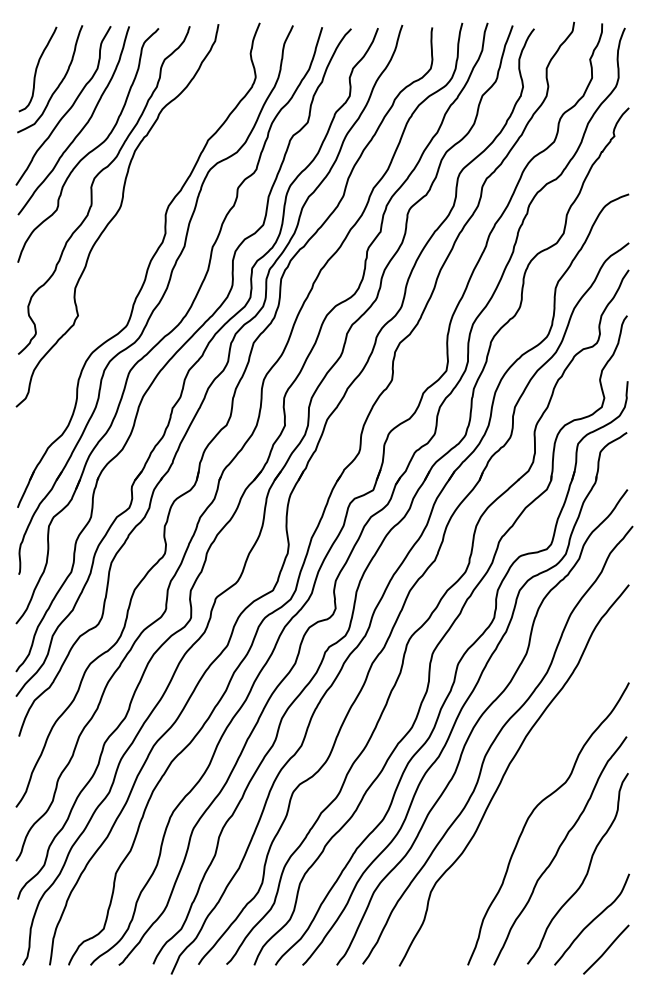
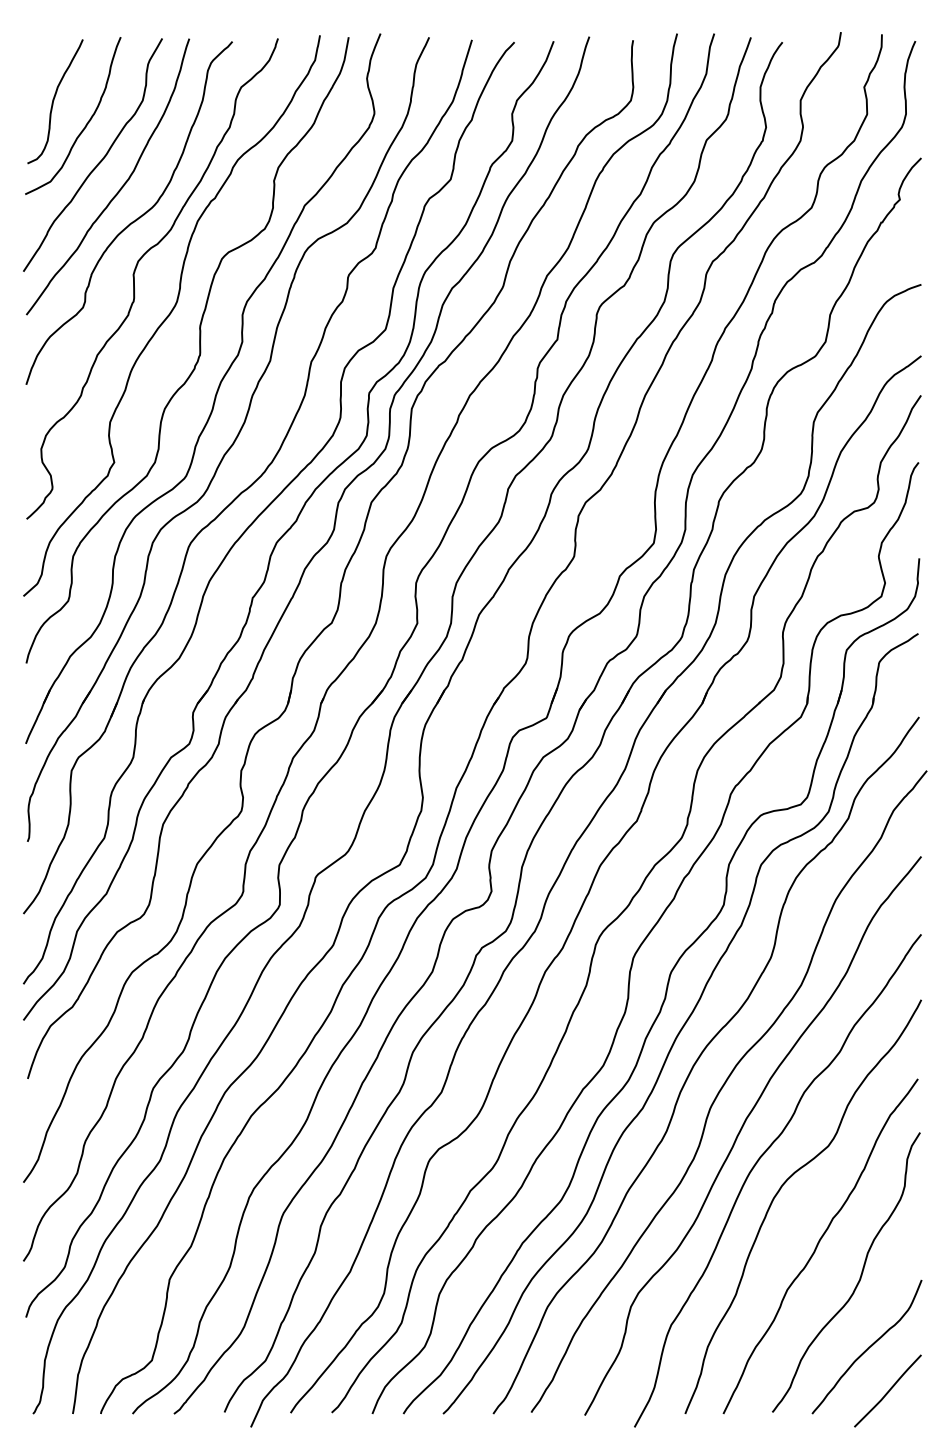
curve: (135, 238) -> (198, 349), added
curve: (515, 797) -> (754, 1168), added

